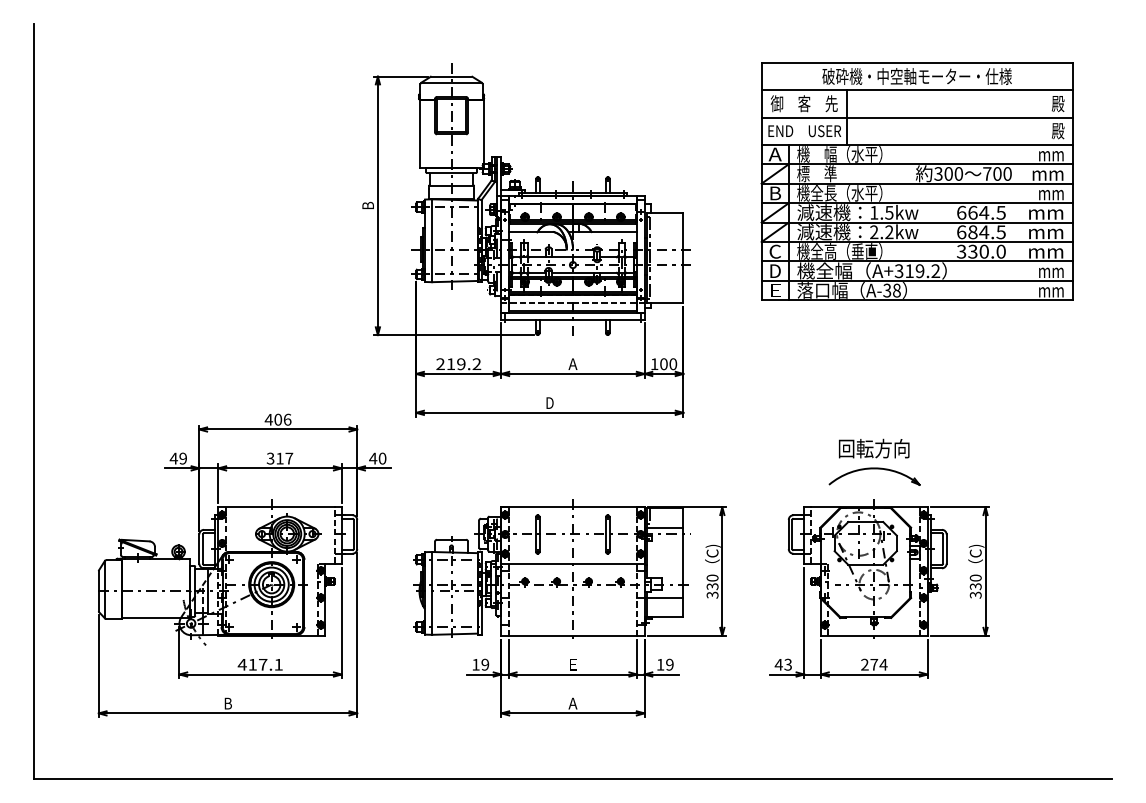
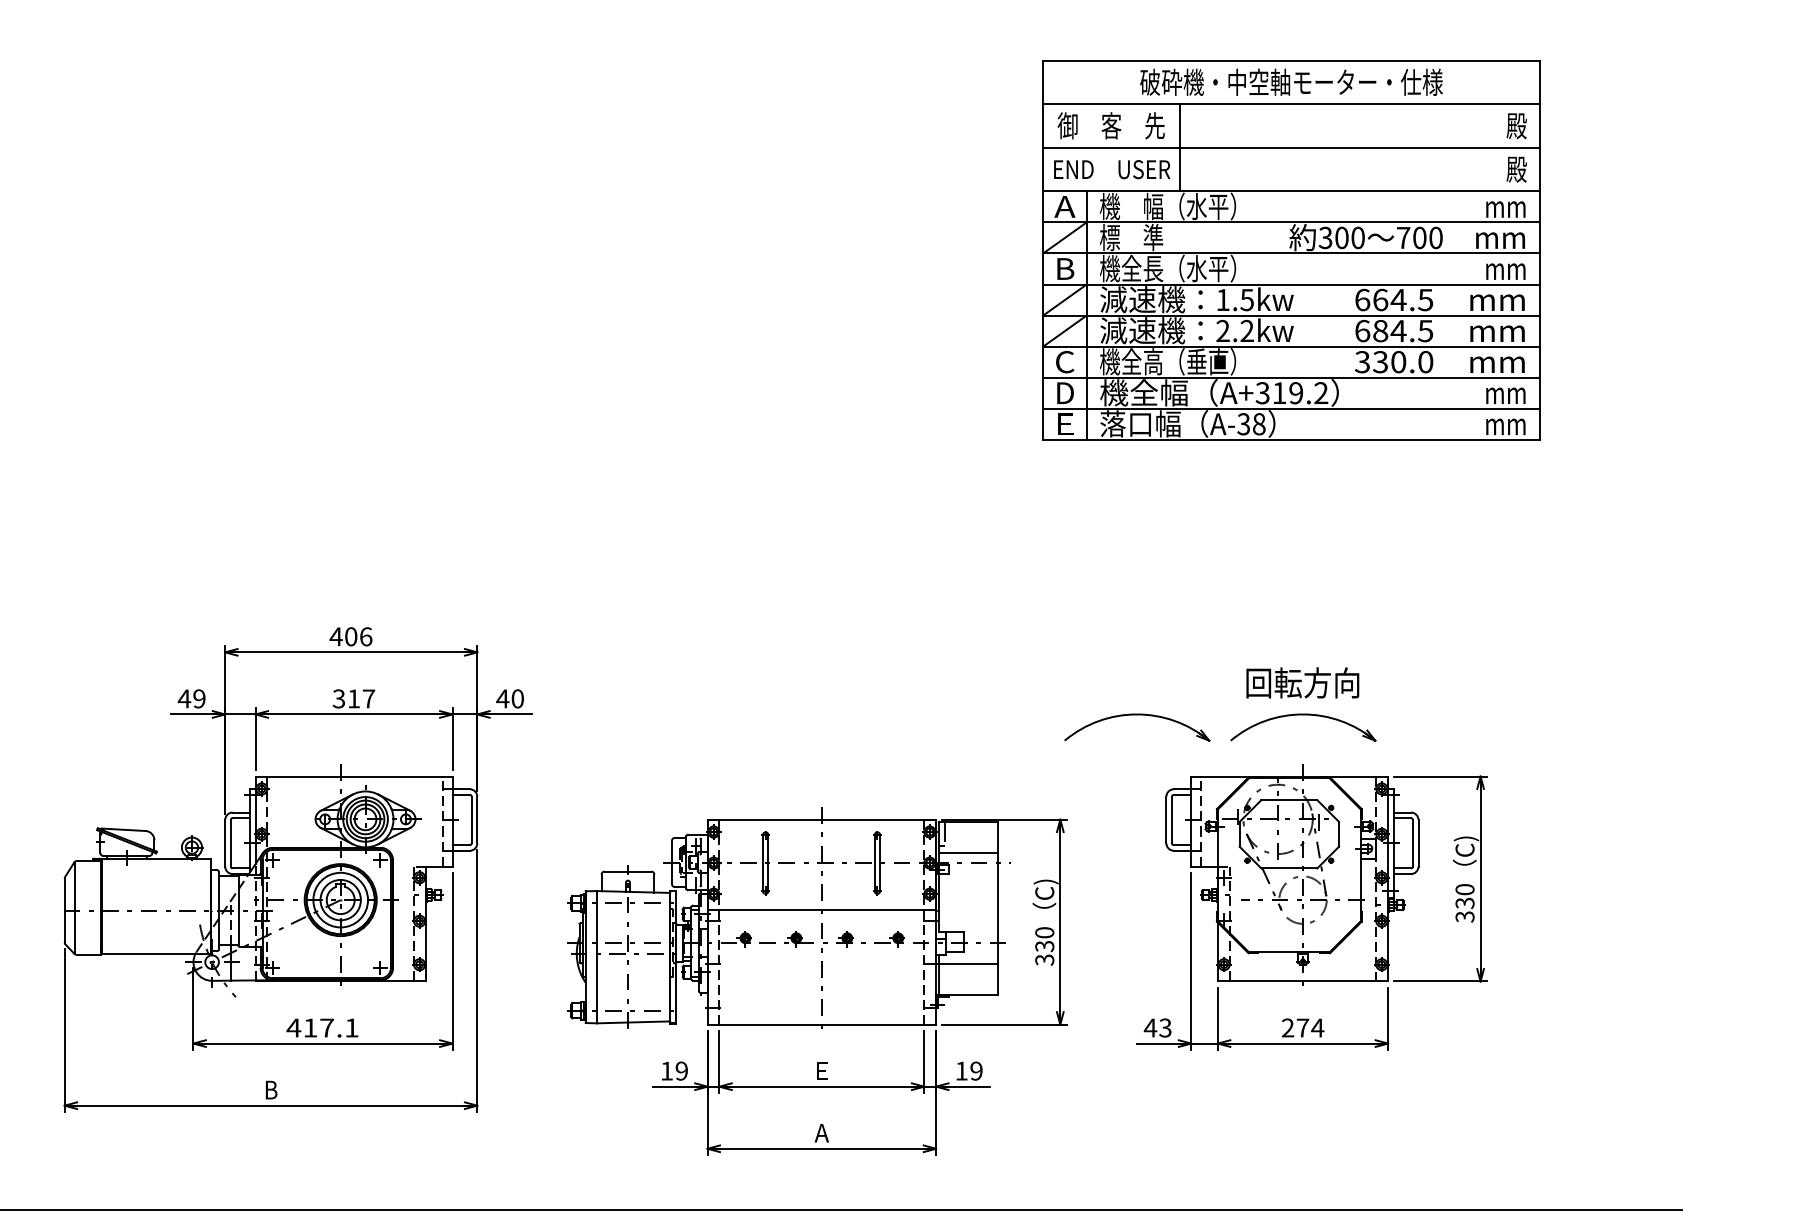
part: (916, 181) -> (1290, 249), moved
part: (526, 240) -> (747, 350), removed
part: (770, 469) -> (1137, 716), added
part: (569, 608) -> (816, 981), moved

